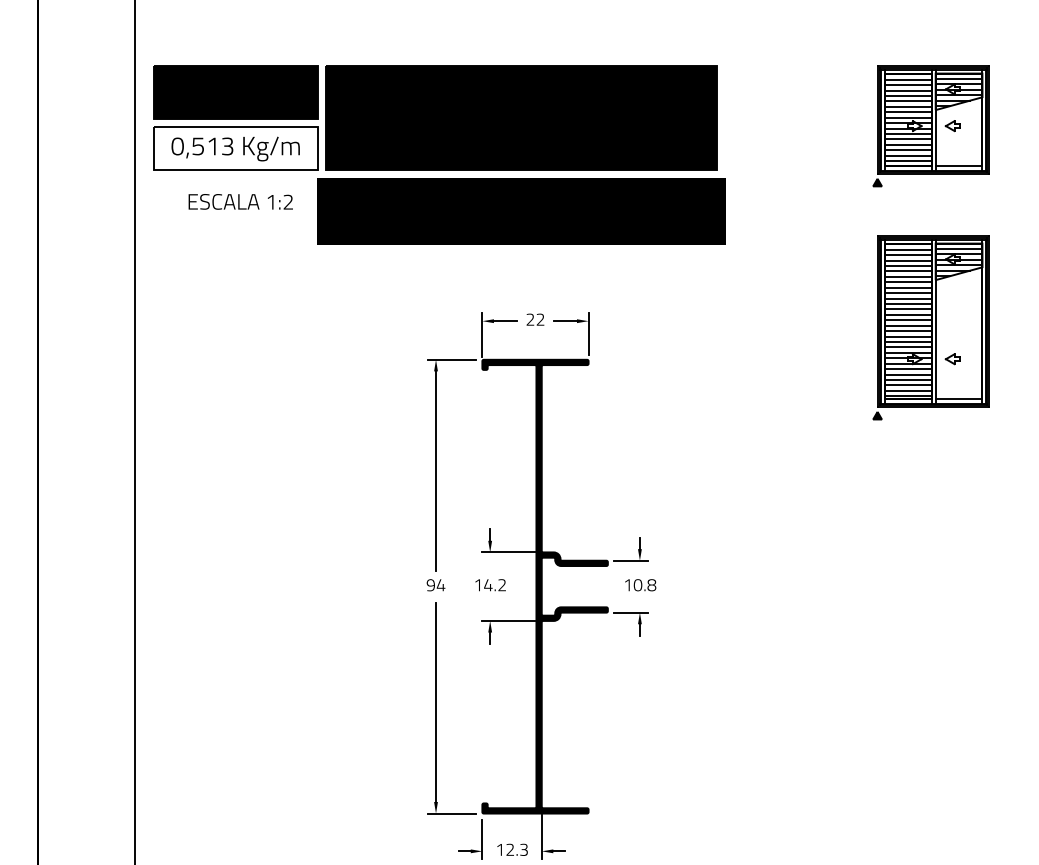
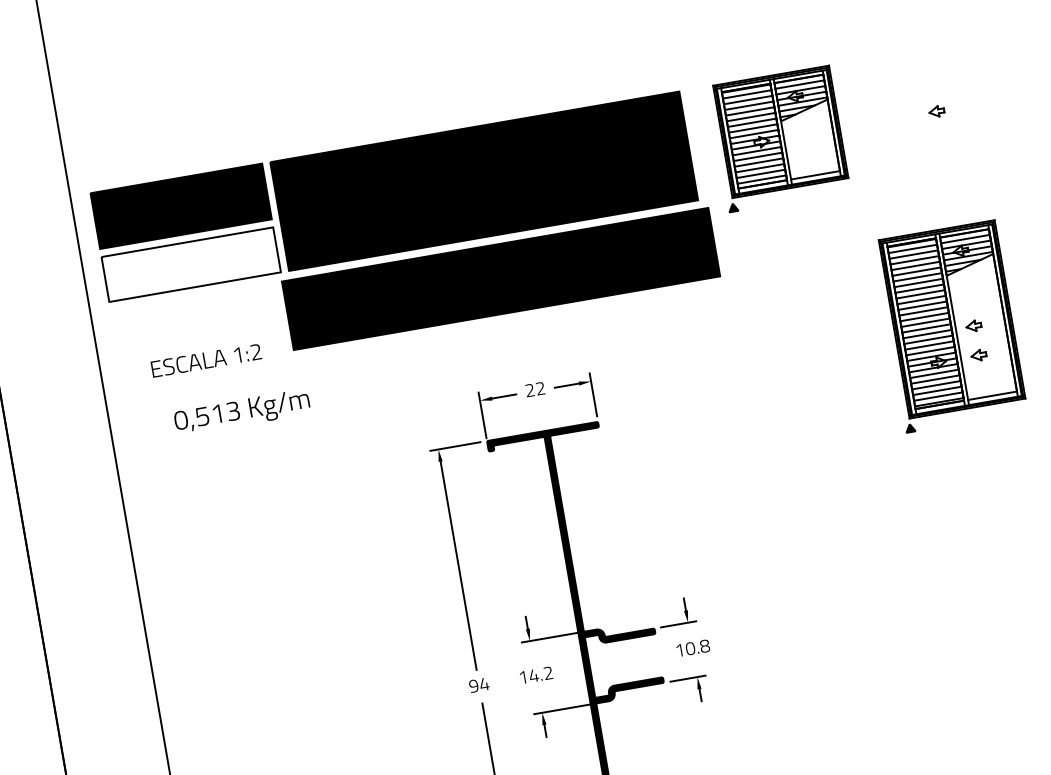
part: (930, 126) -> (778, 139), moved
text: (235, 148) -> (241, 411), moved
text: (240, 201) -> (206, 360), moved
part: (952, 331) -> (973, 326), added

